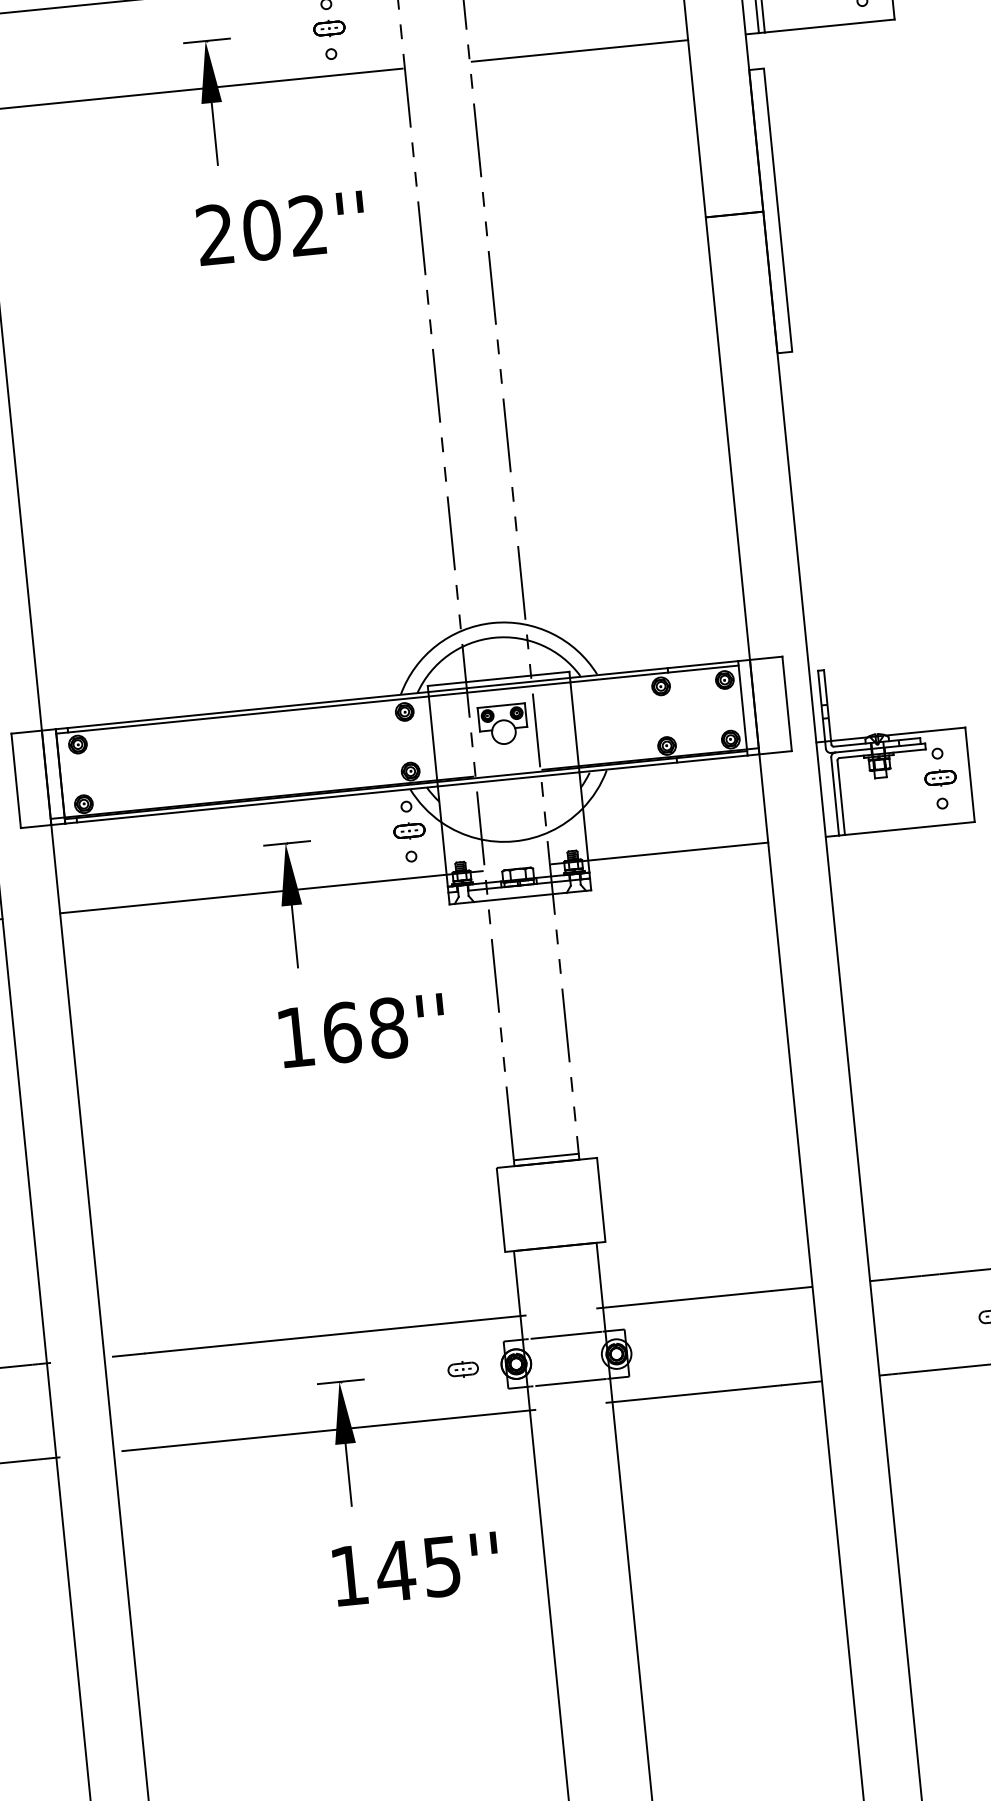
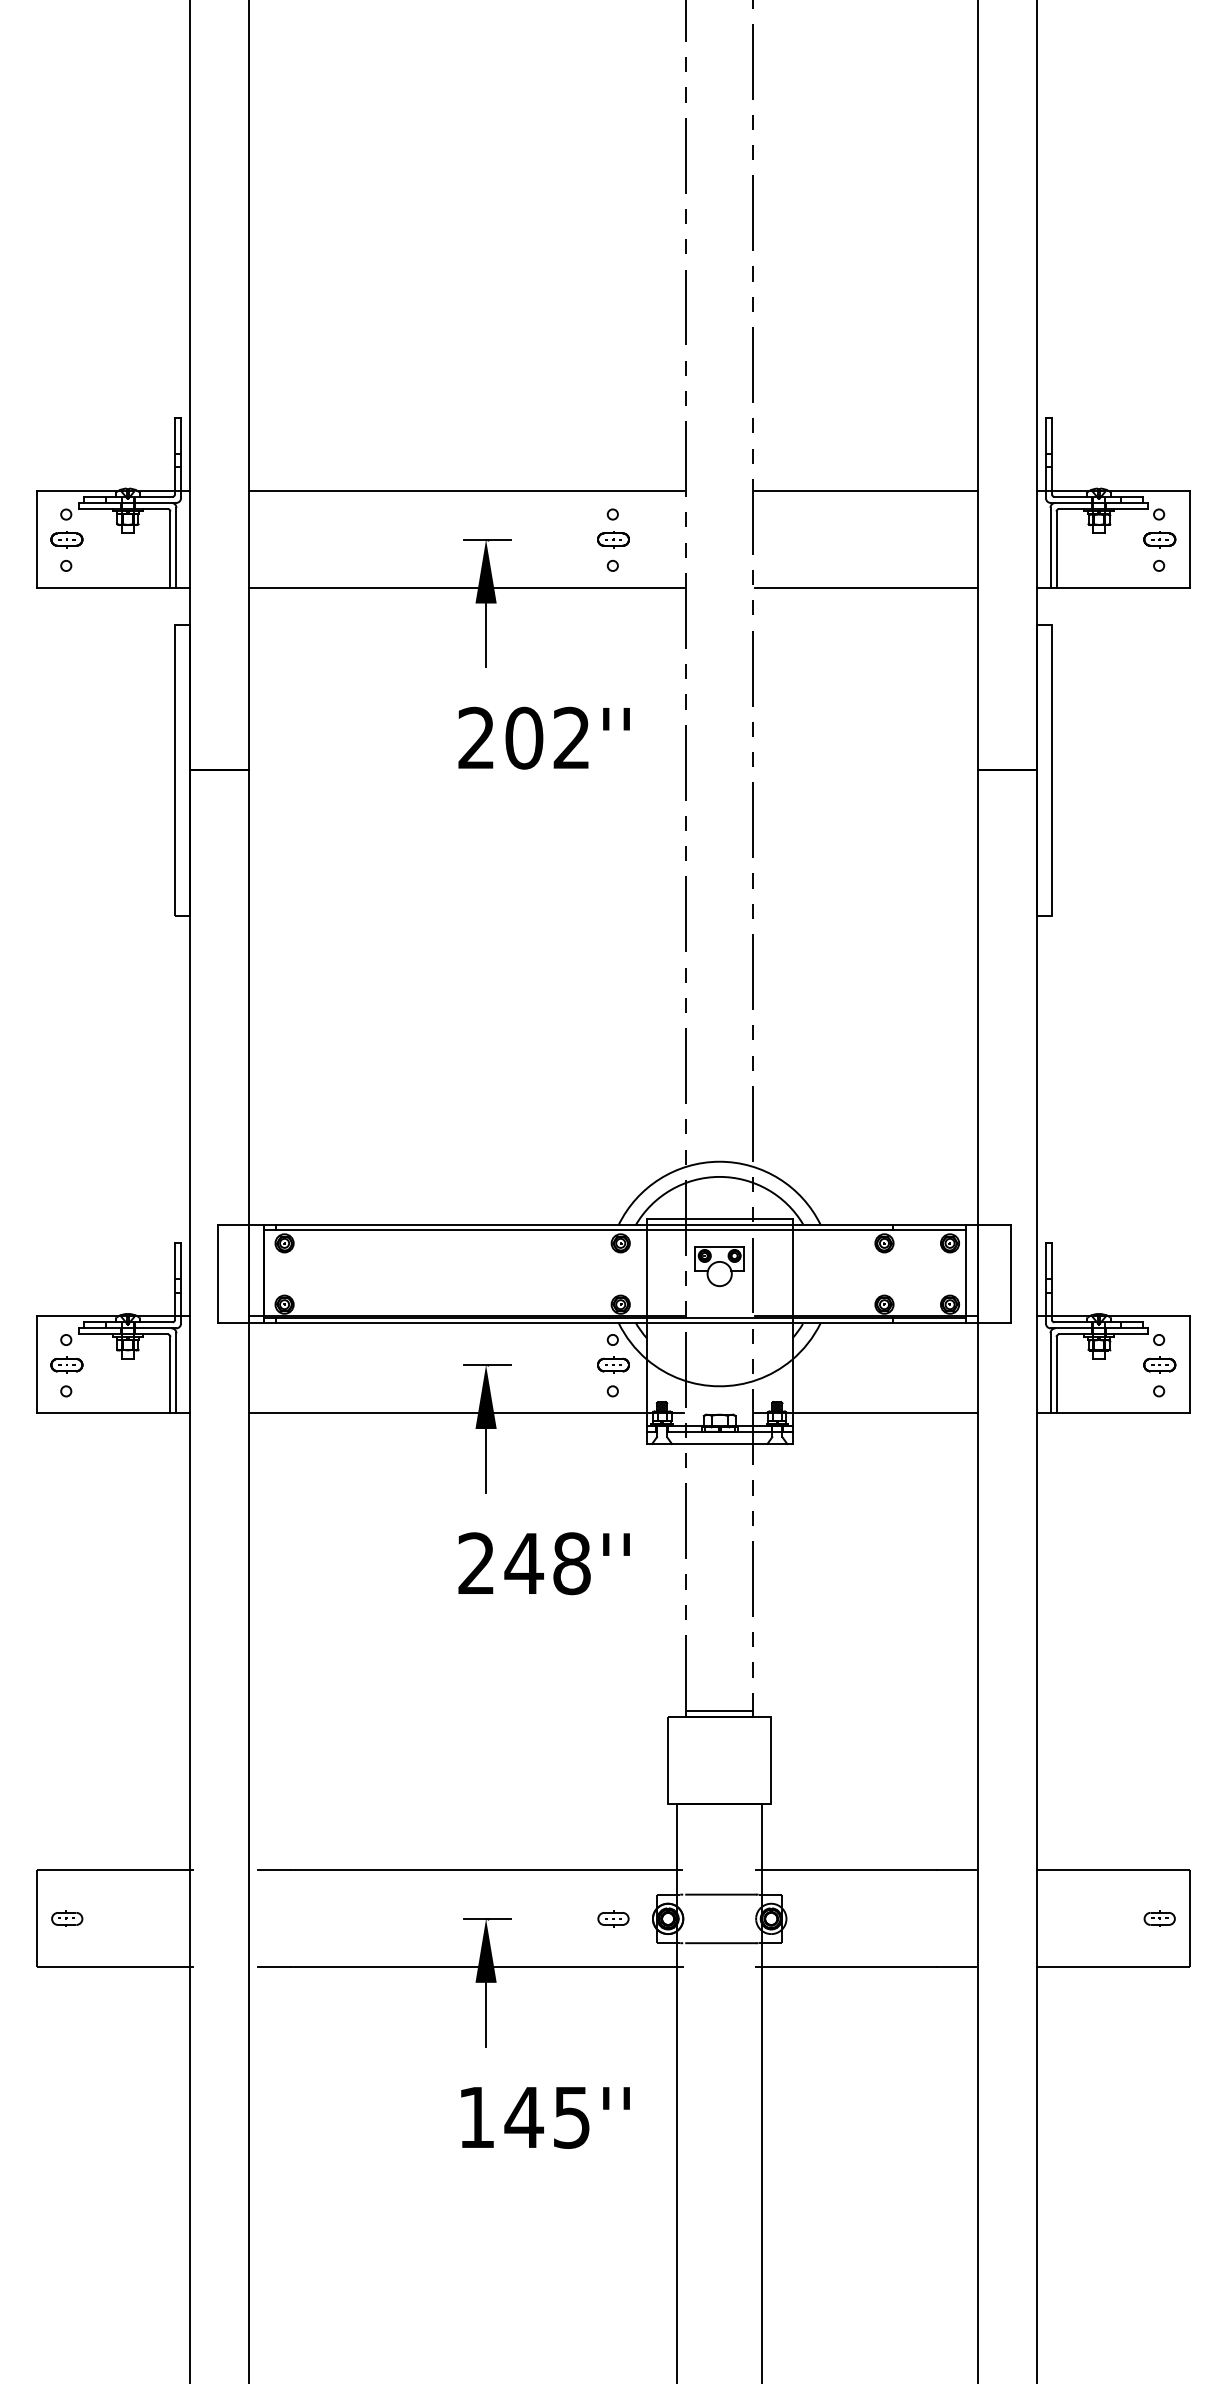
text: (319, 1034) -> (501, 1563), 168'' -> 248''

